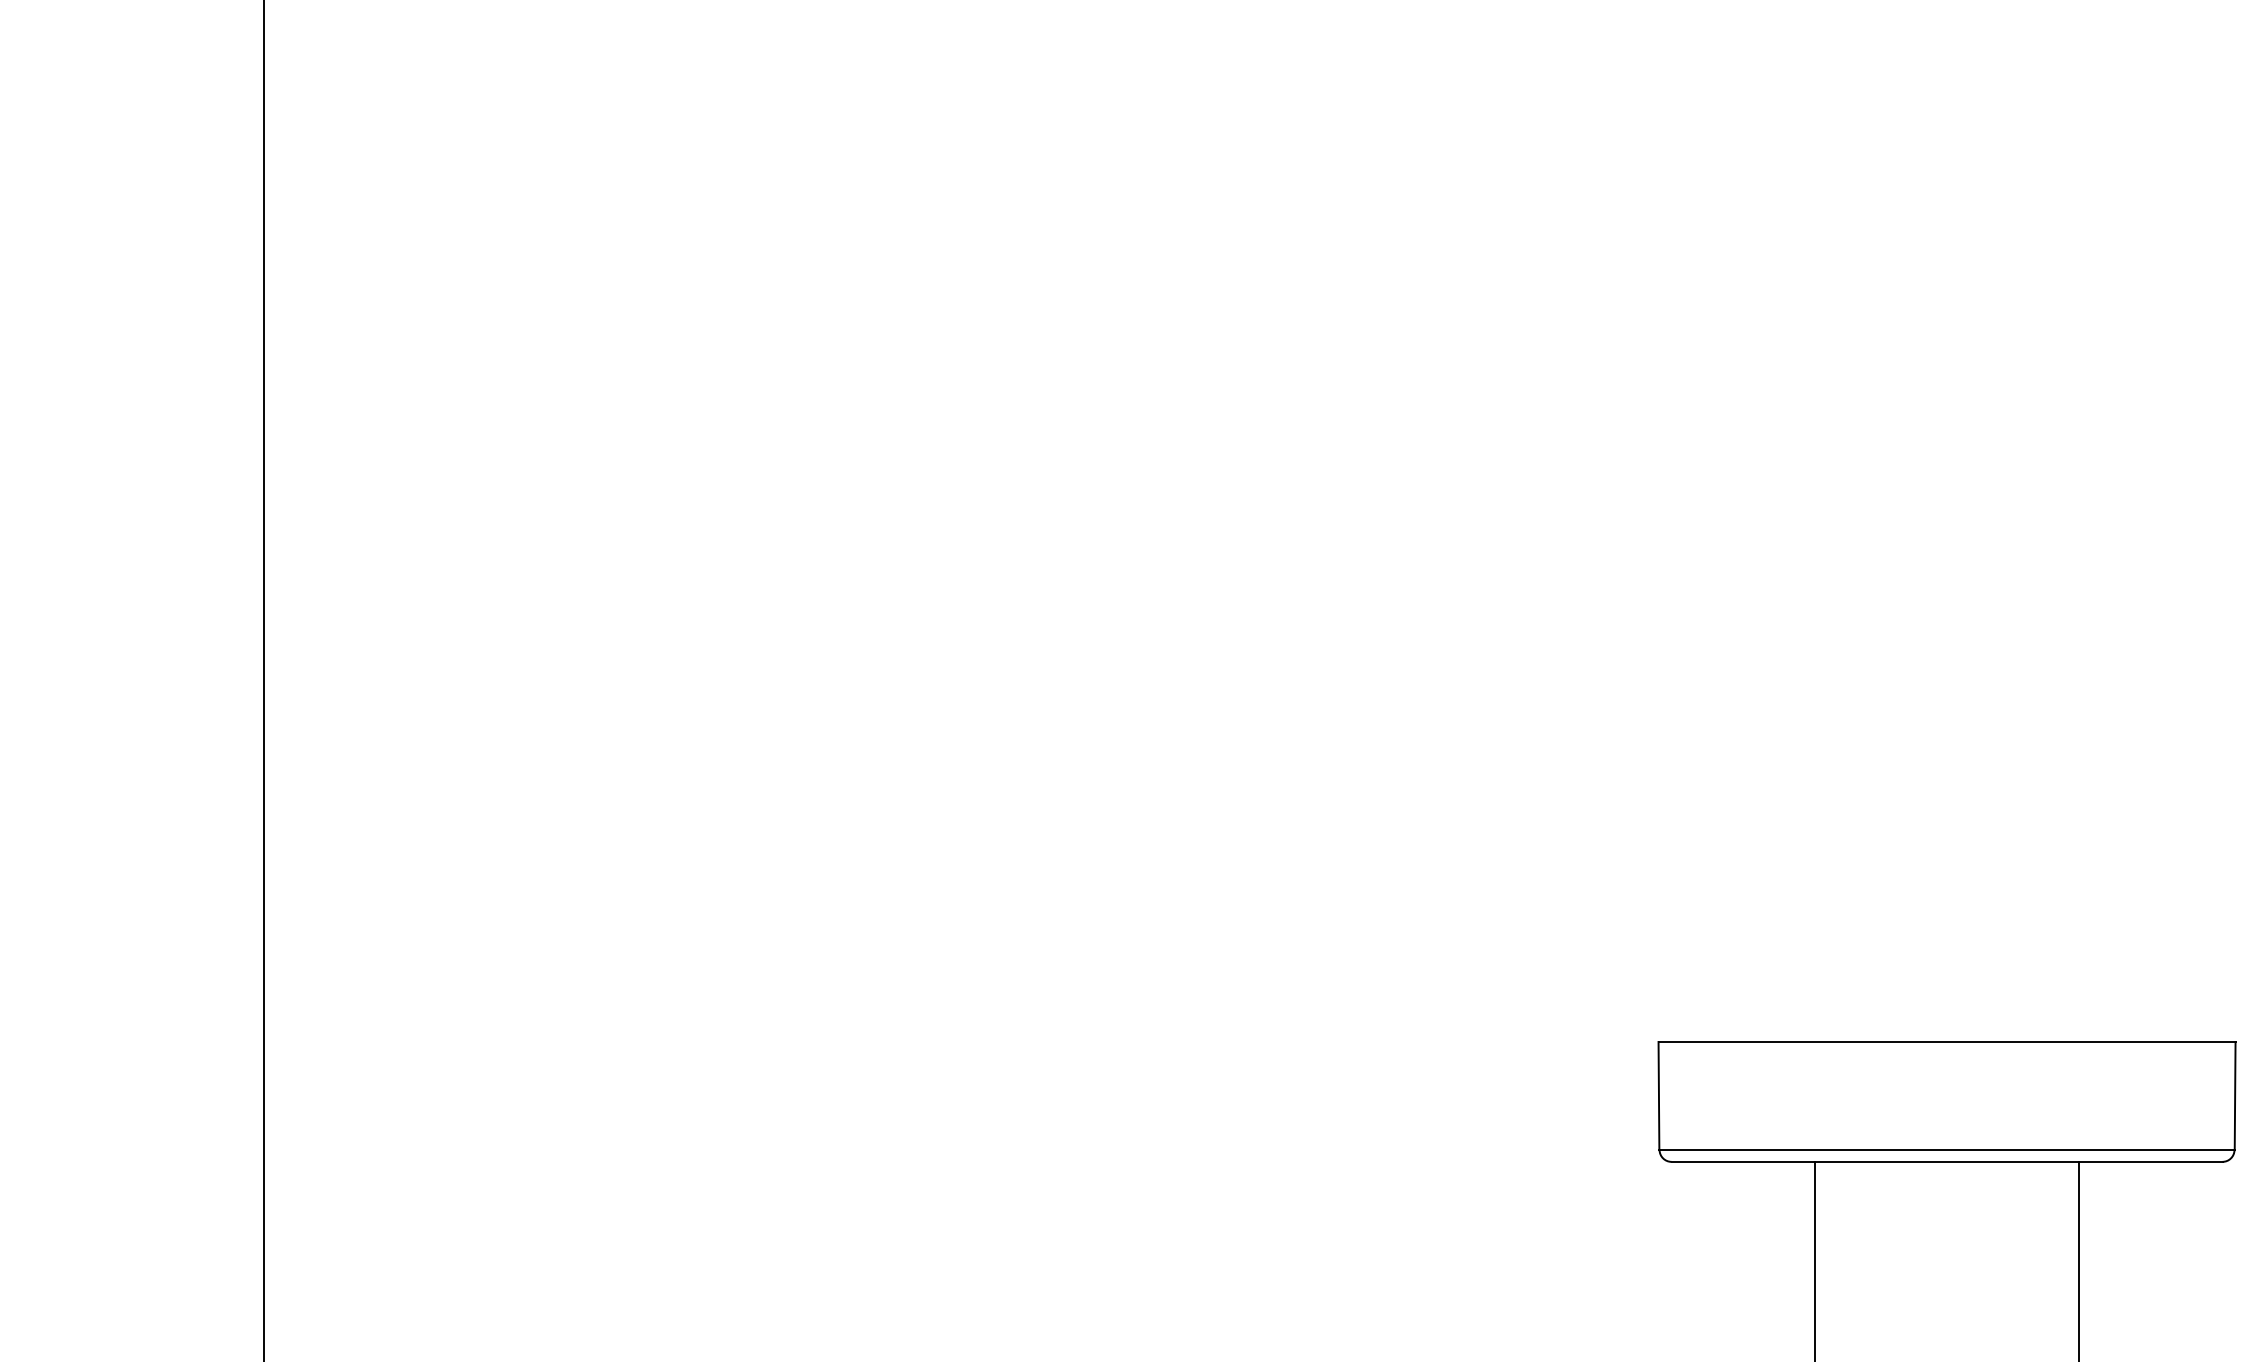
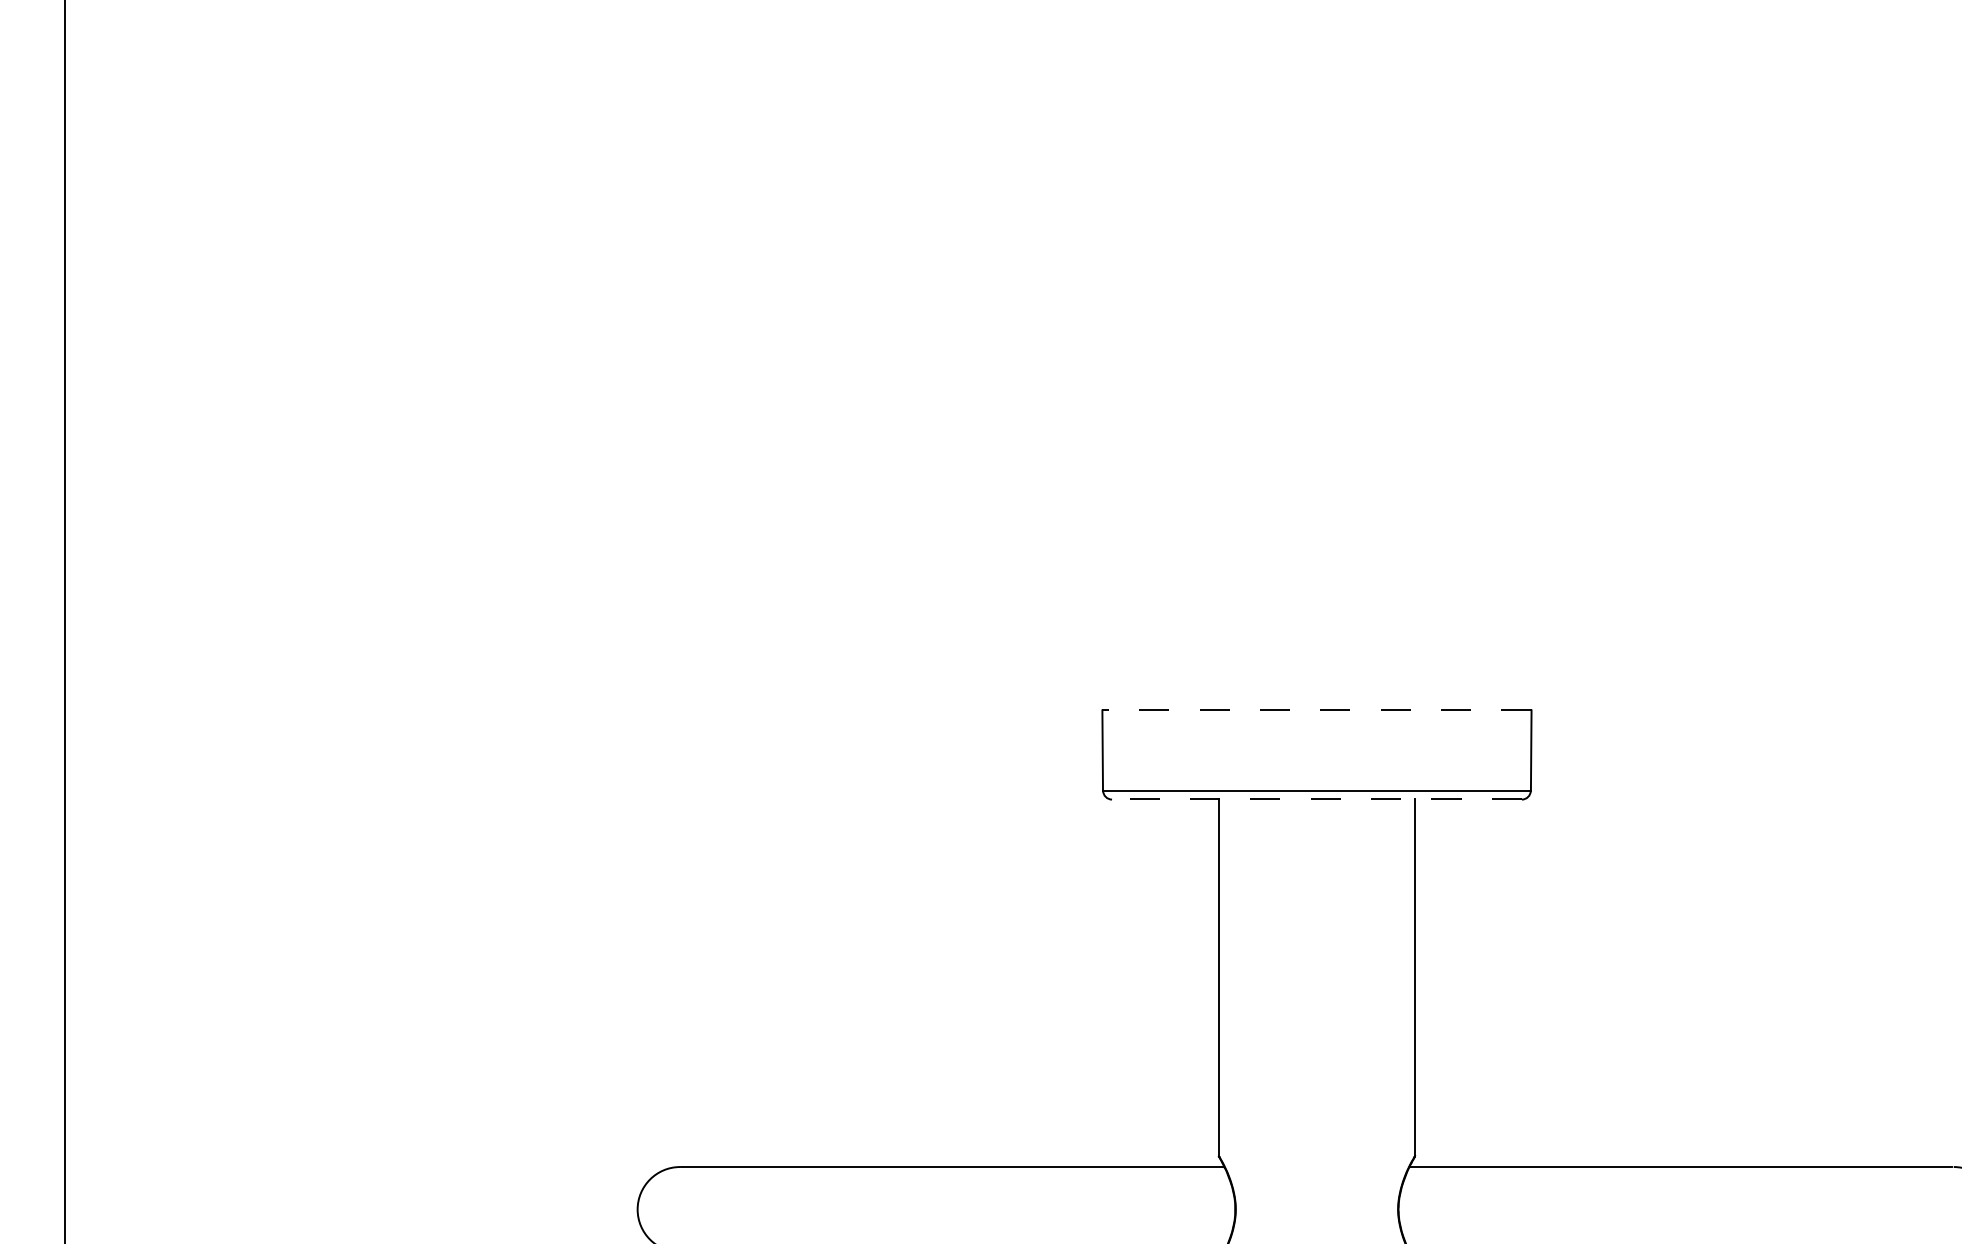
line: (1946, 1042) -> (1316, 710), solid -> dashed
line: (1946, 1161) -> (1316, 799), solid -> dashed

